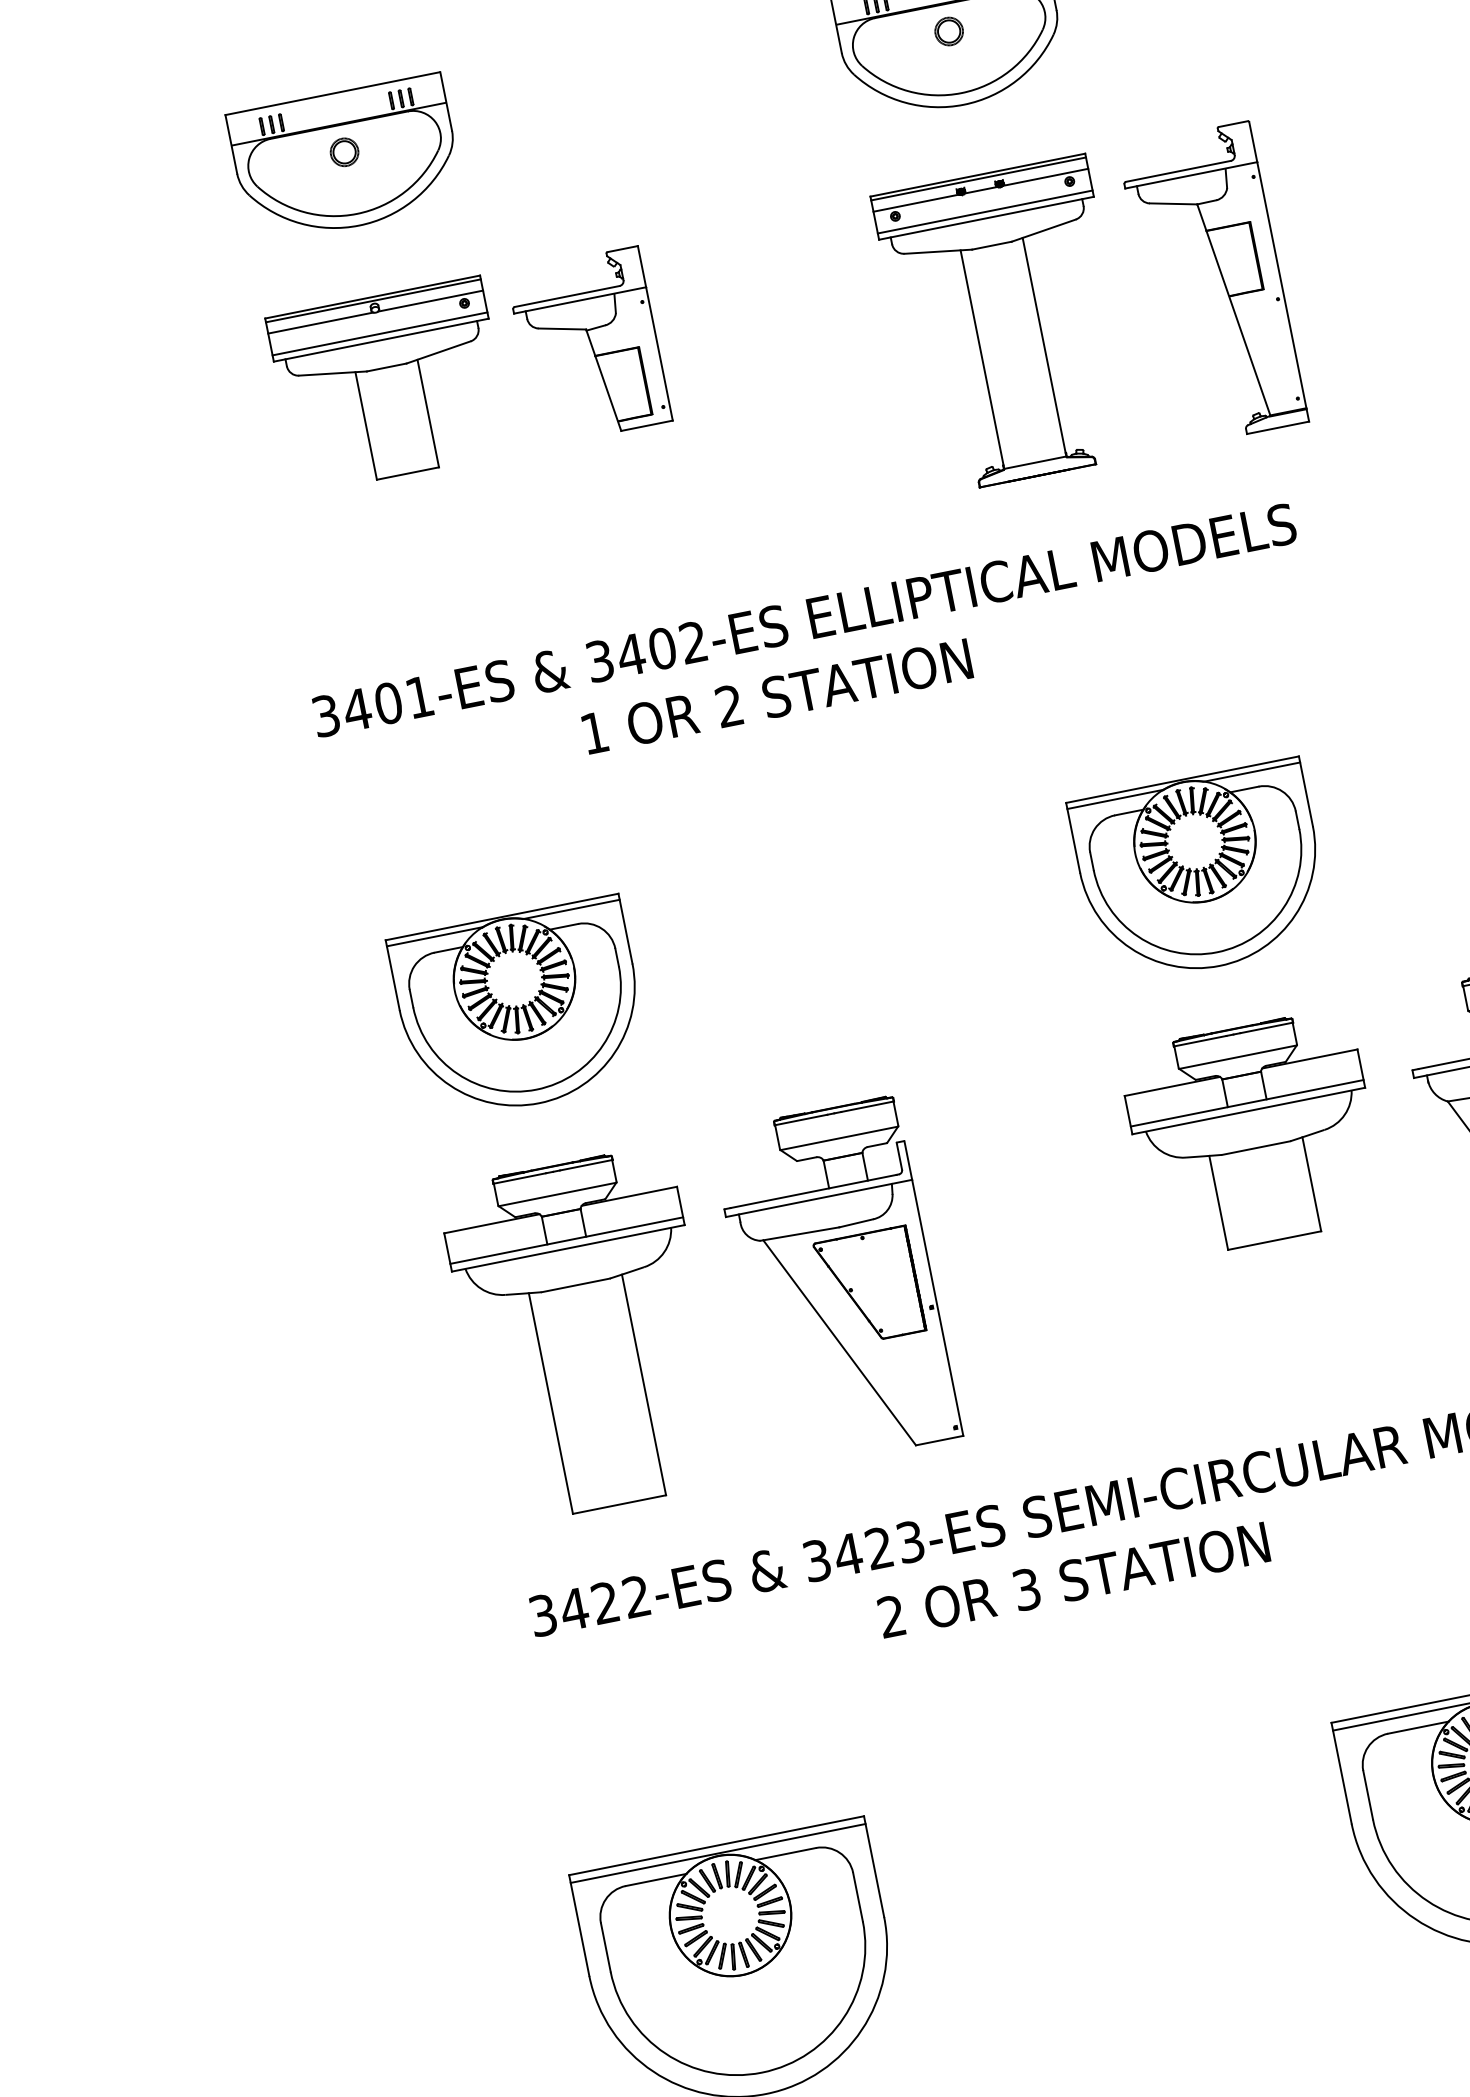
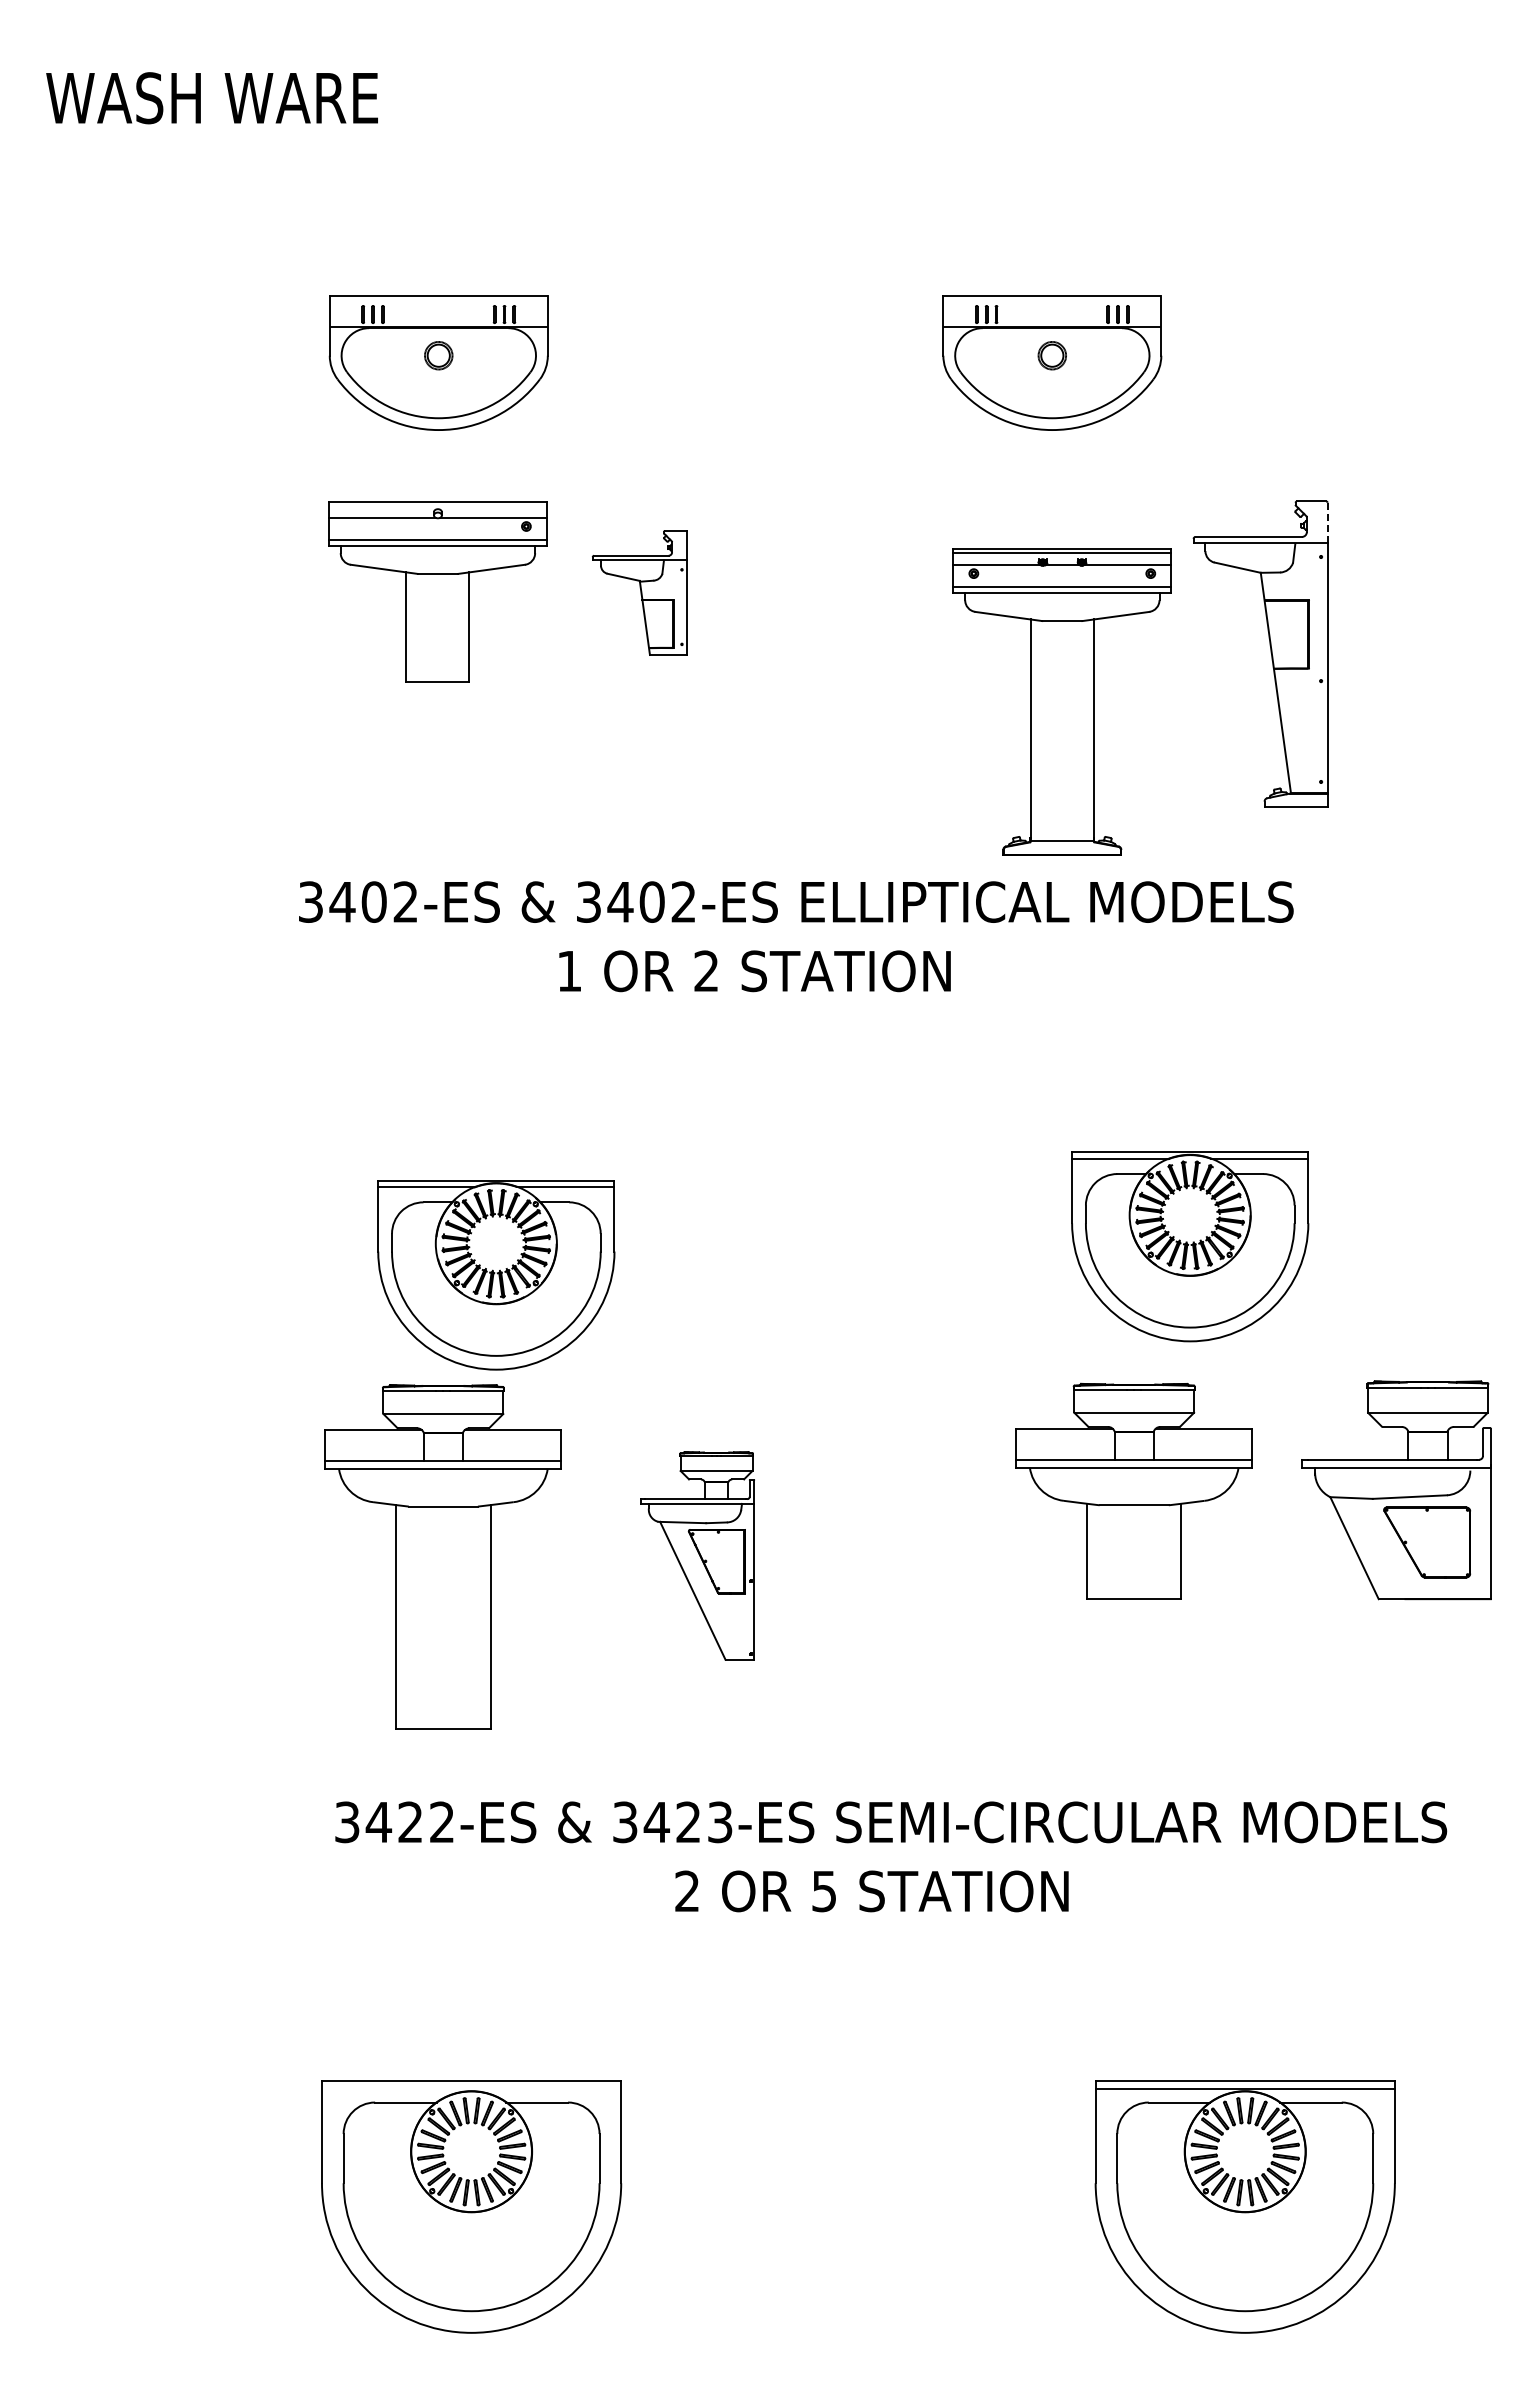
line: (1253, 141) -> (1327, 522), solid -> dashed
line: (373, 301) -> (437, 506), removed
part: (1006, 325) -> (1061, 701), moved
part: (588, 346) -> (639, 592), size x0.7
text: (419, 696) -> (405, 901), 3401-ES -> 3402-ES
part: (1201, 872) -> (1190, 1246), moved
part: (520, 1010) -> (496, 1275), moved
part: (835, 1283) -> (697, 1555), size x0.6
text: (1026, 1588) -> (824, 1890), 3 -> 5
line: (718, 1853) -> (471, 2088), removed

